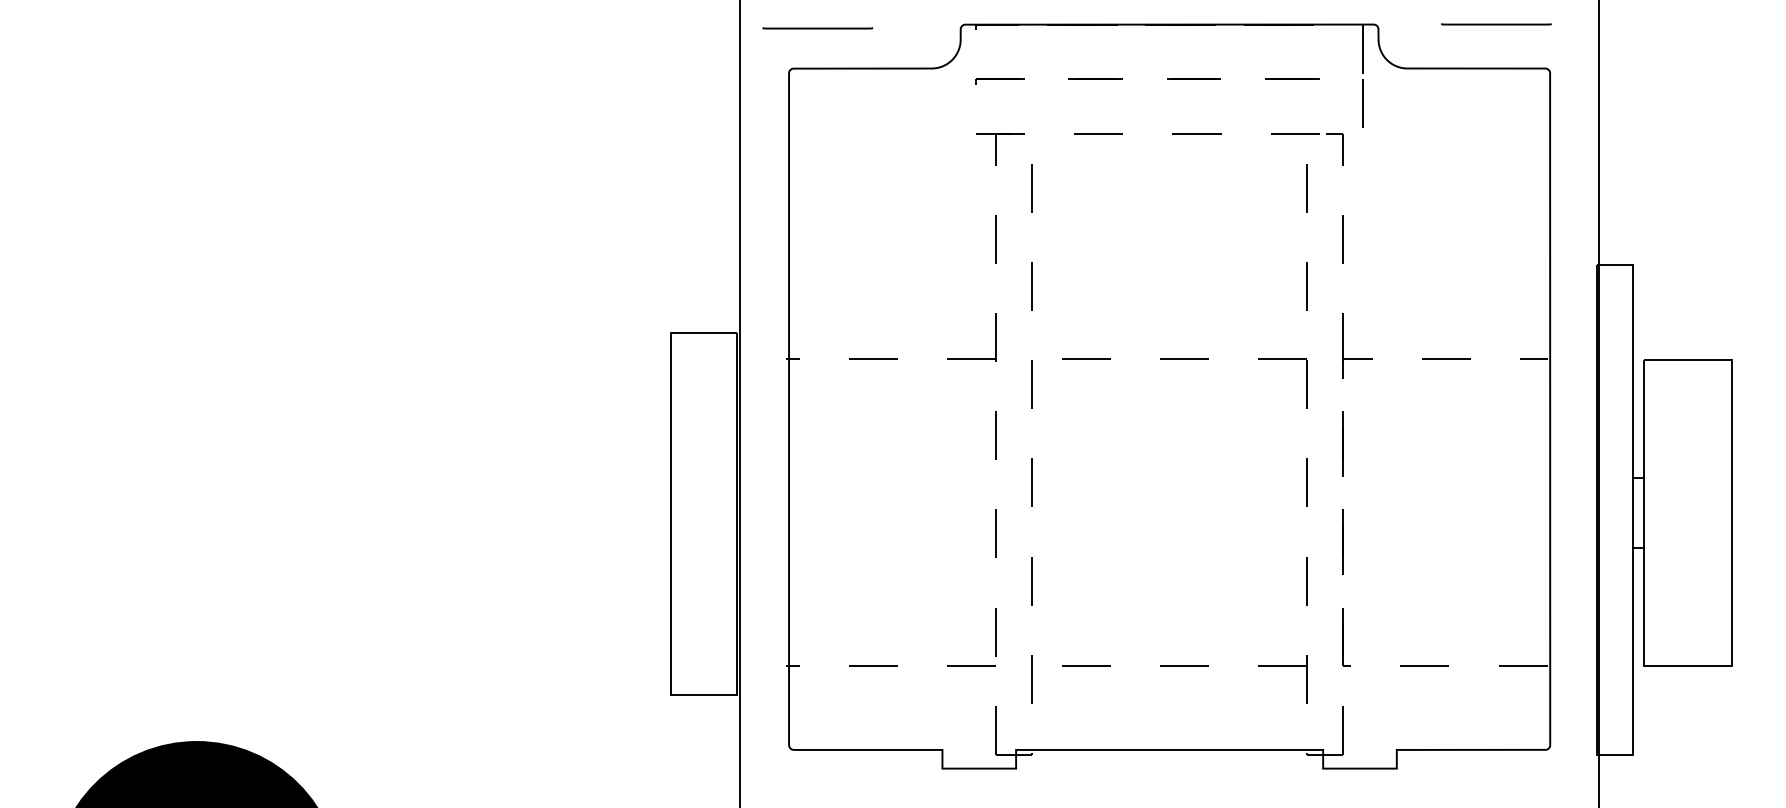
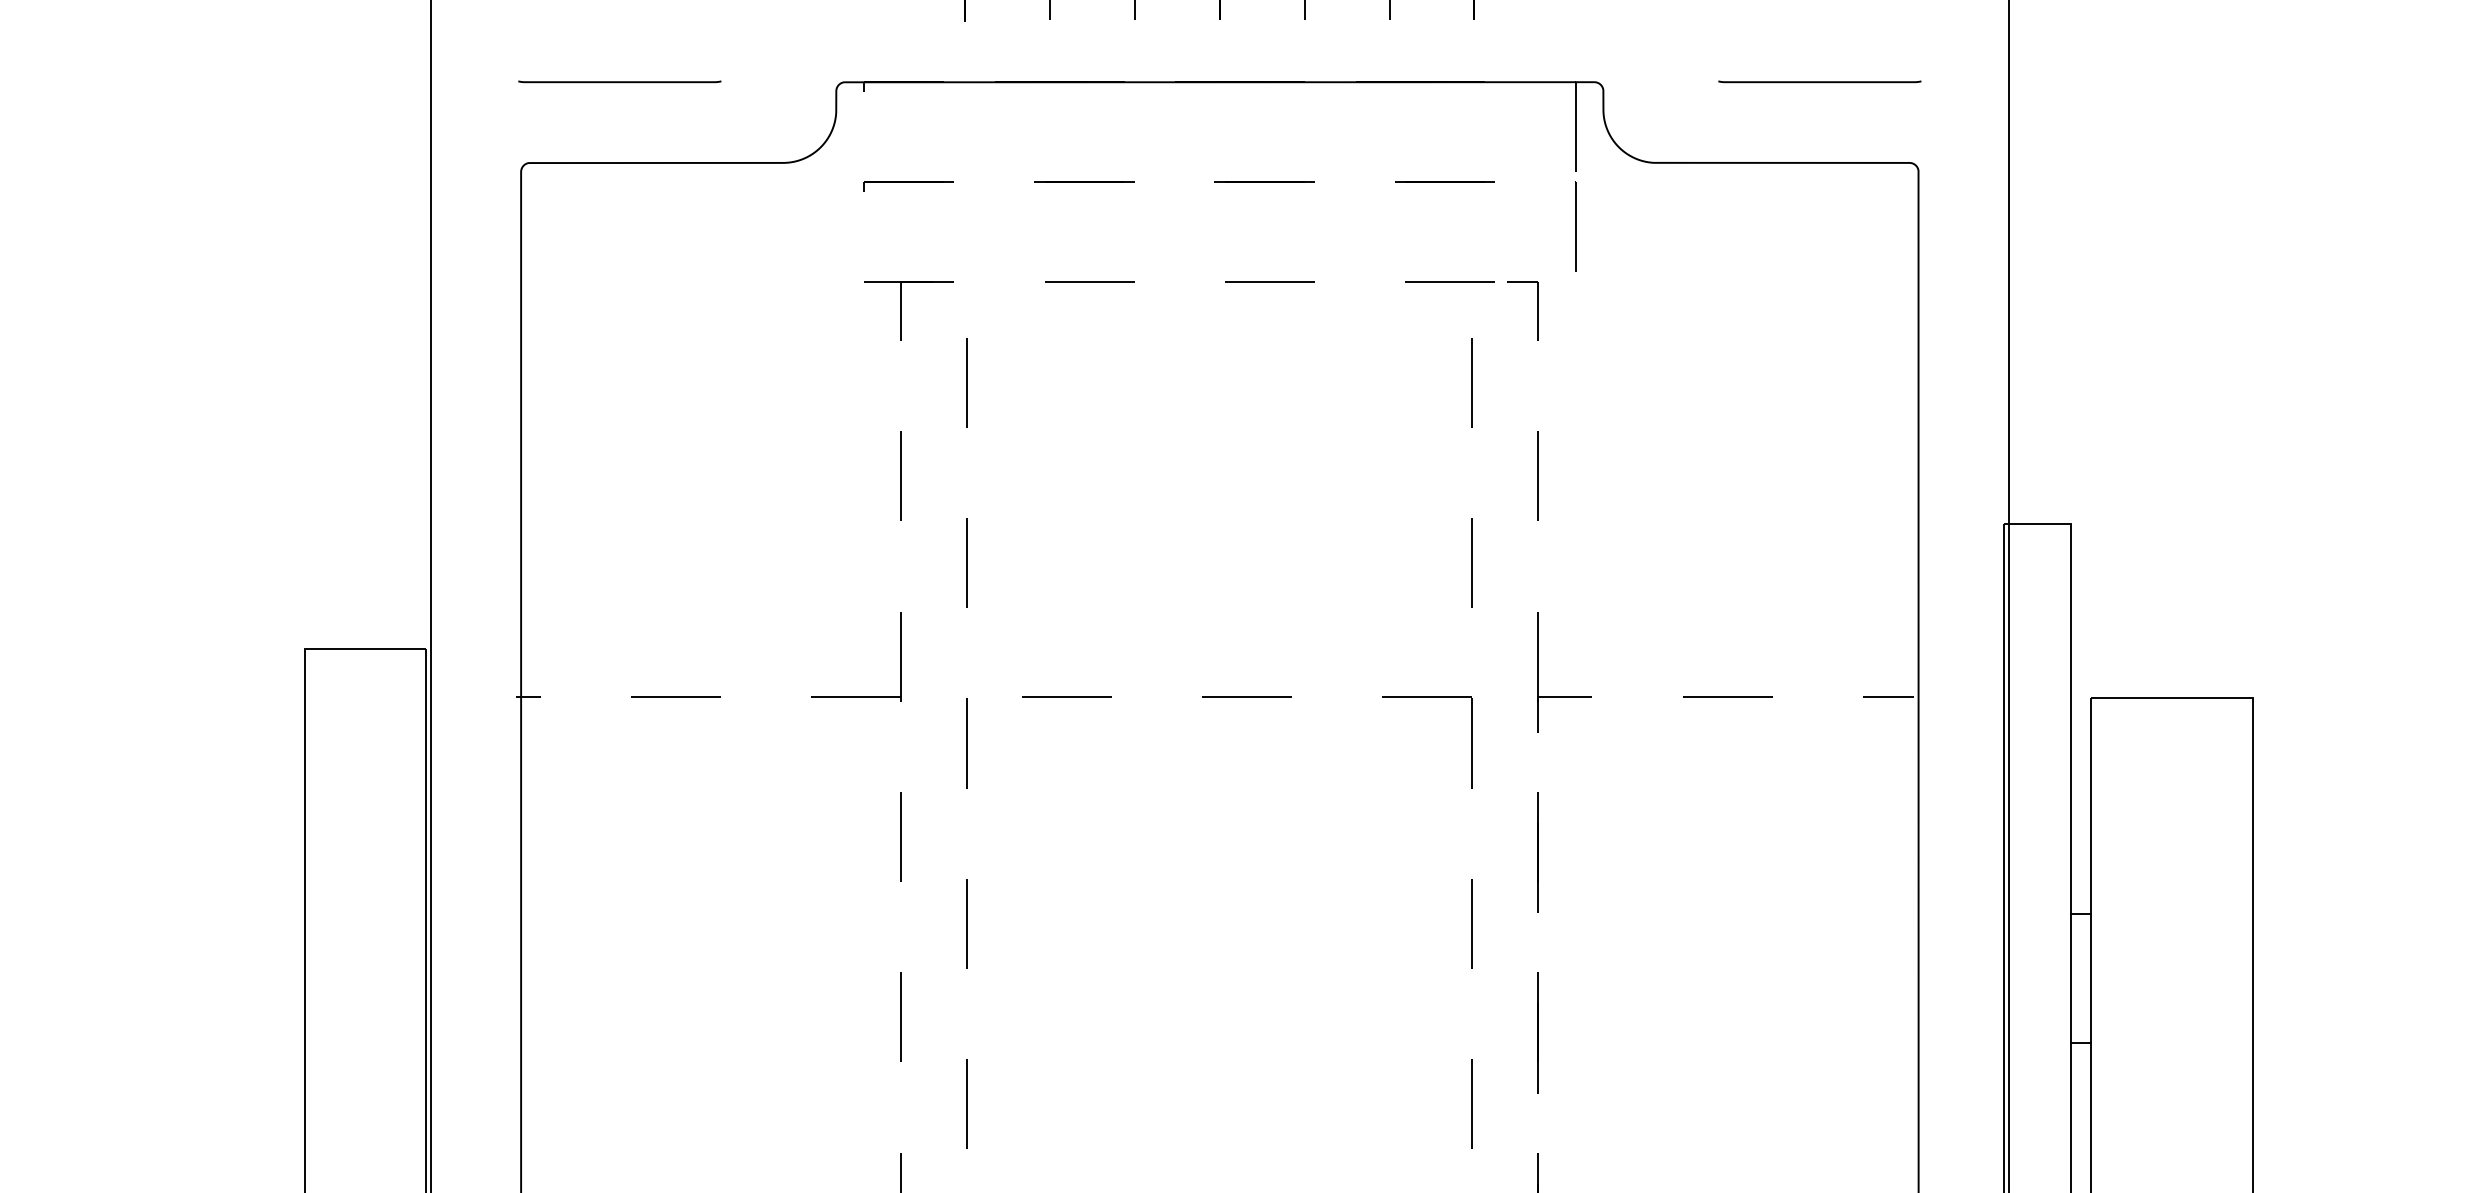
line: (817, 28) -> (619, 82), moved

